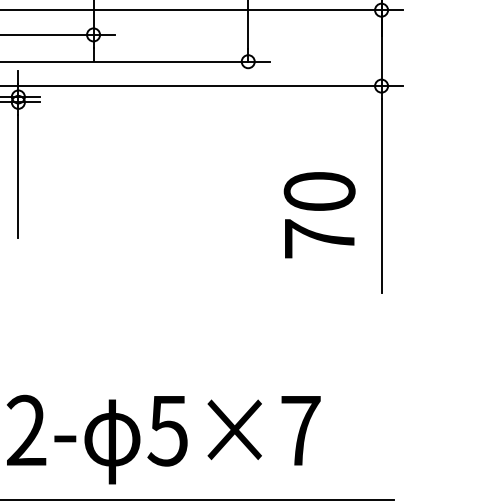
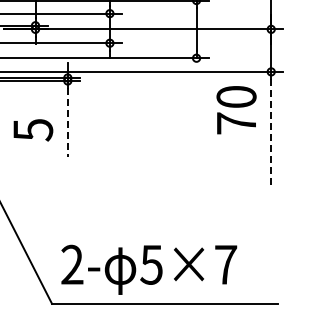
line: (17, 178) -> (67, 123), solid -> dashed
line: (382, 196) -> (271, 133), solid -> dashed
text: (319, 215) -> (236, 110), moved

